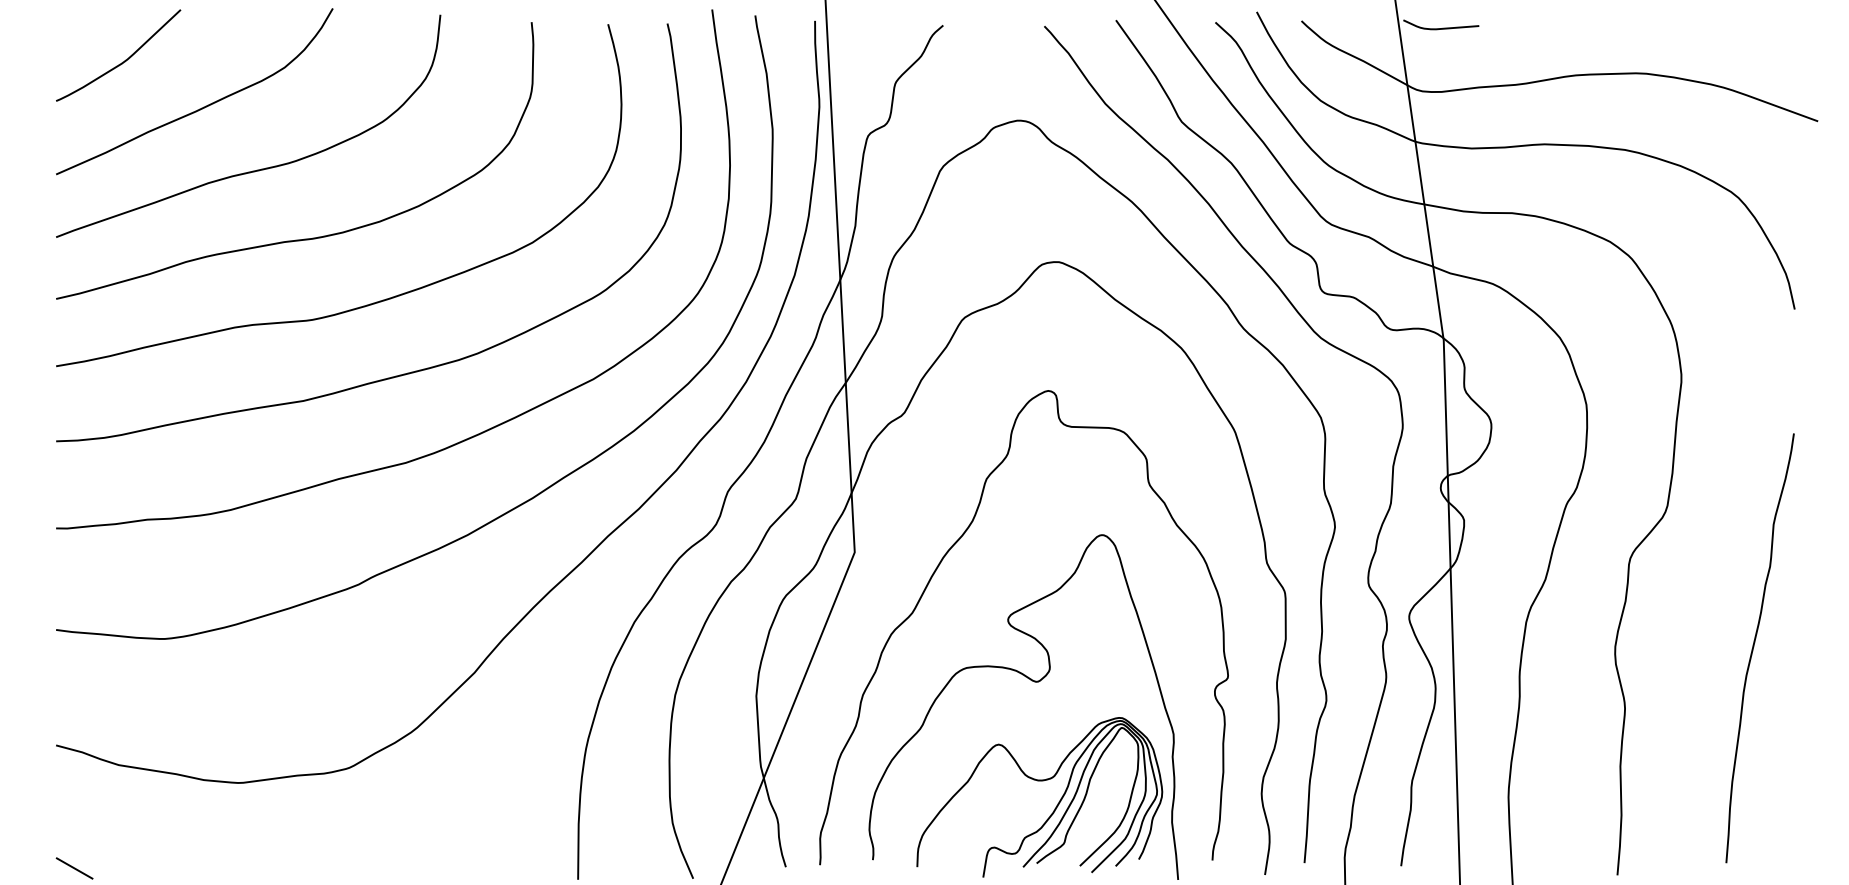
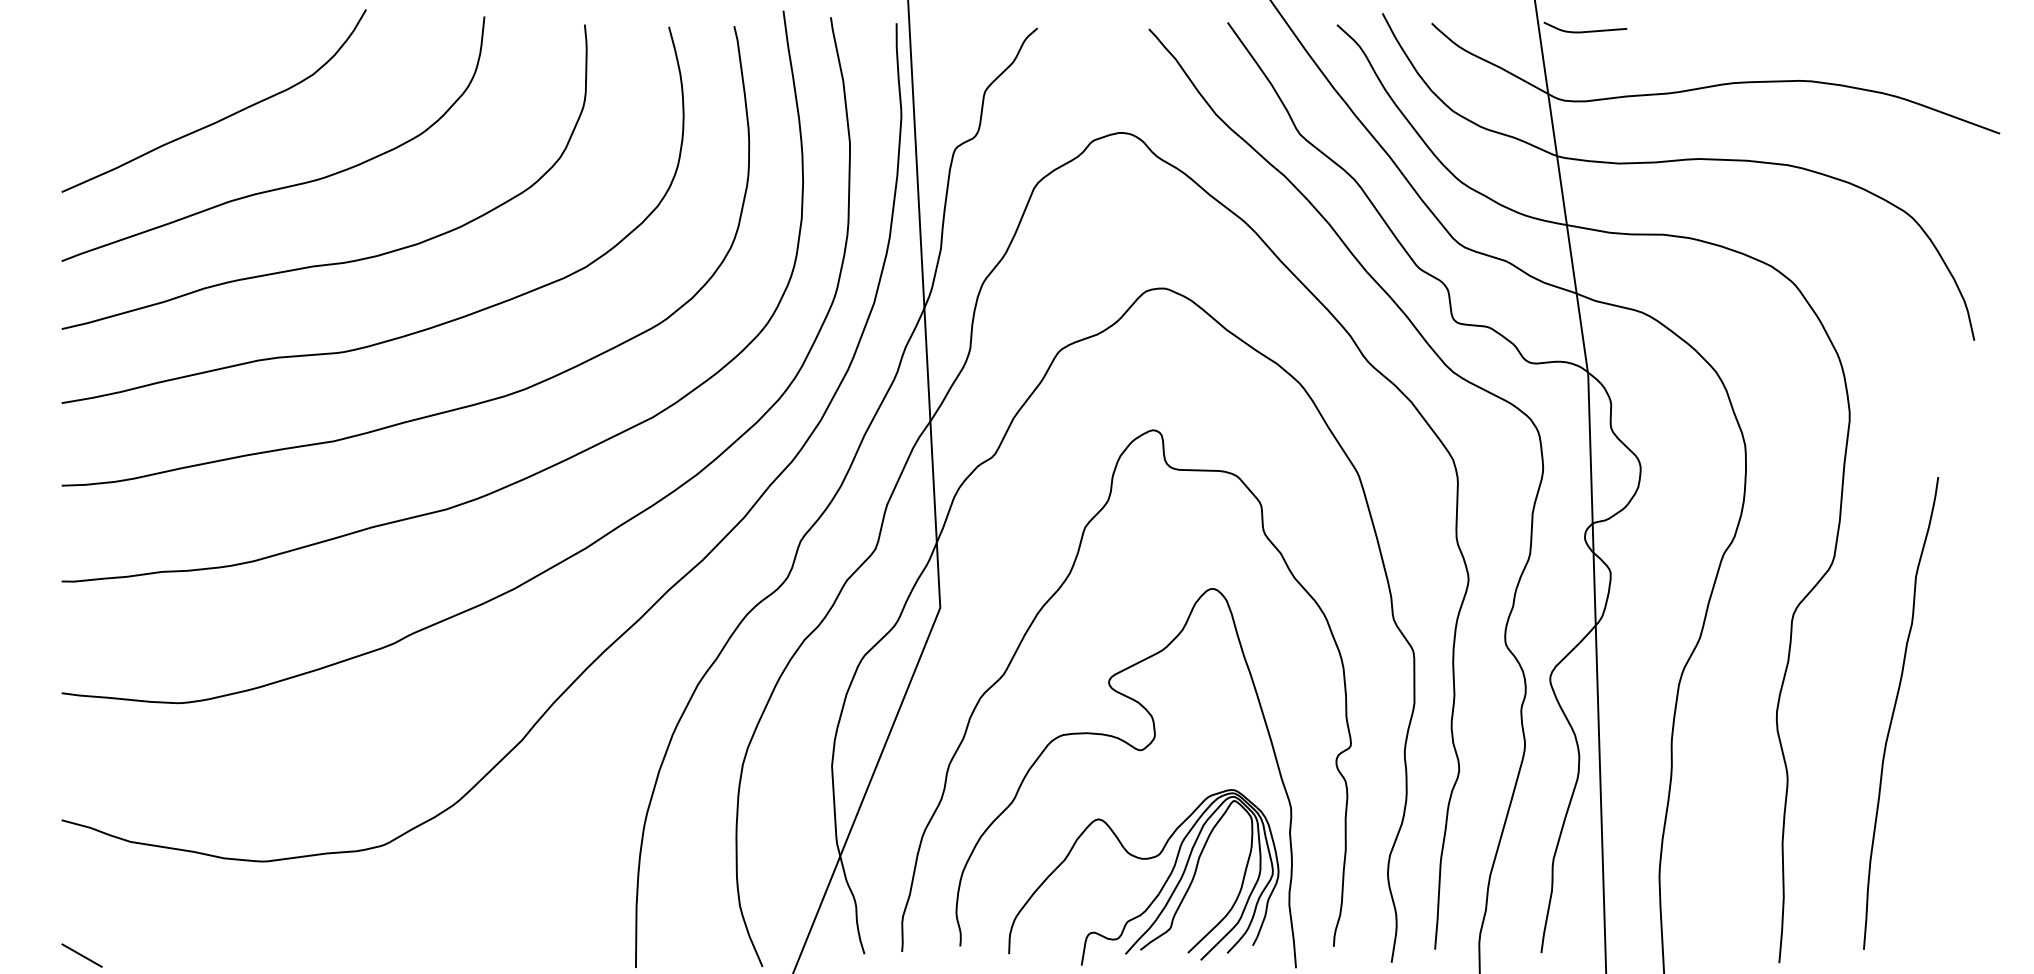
curve: (121, 62) -> (133, 68), removed
curve: (1754, 646) -> (1894, 711), moved

